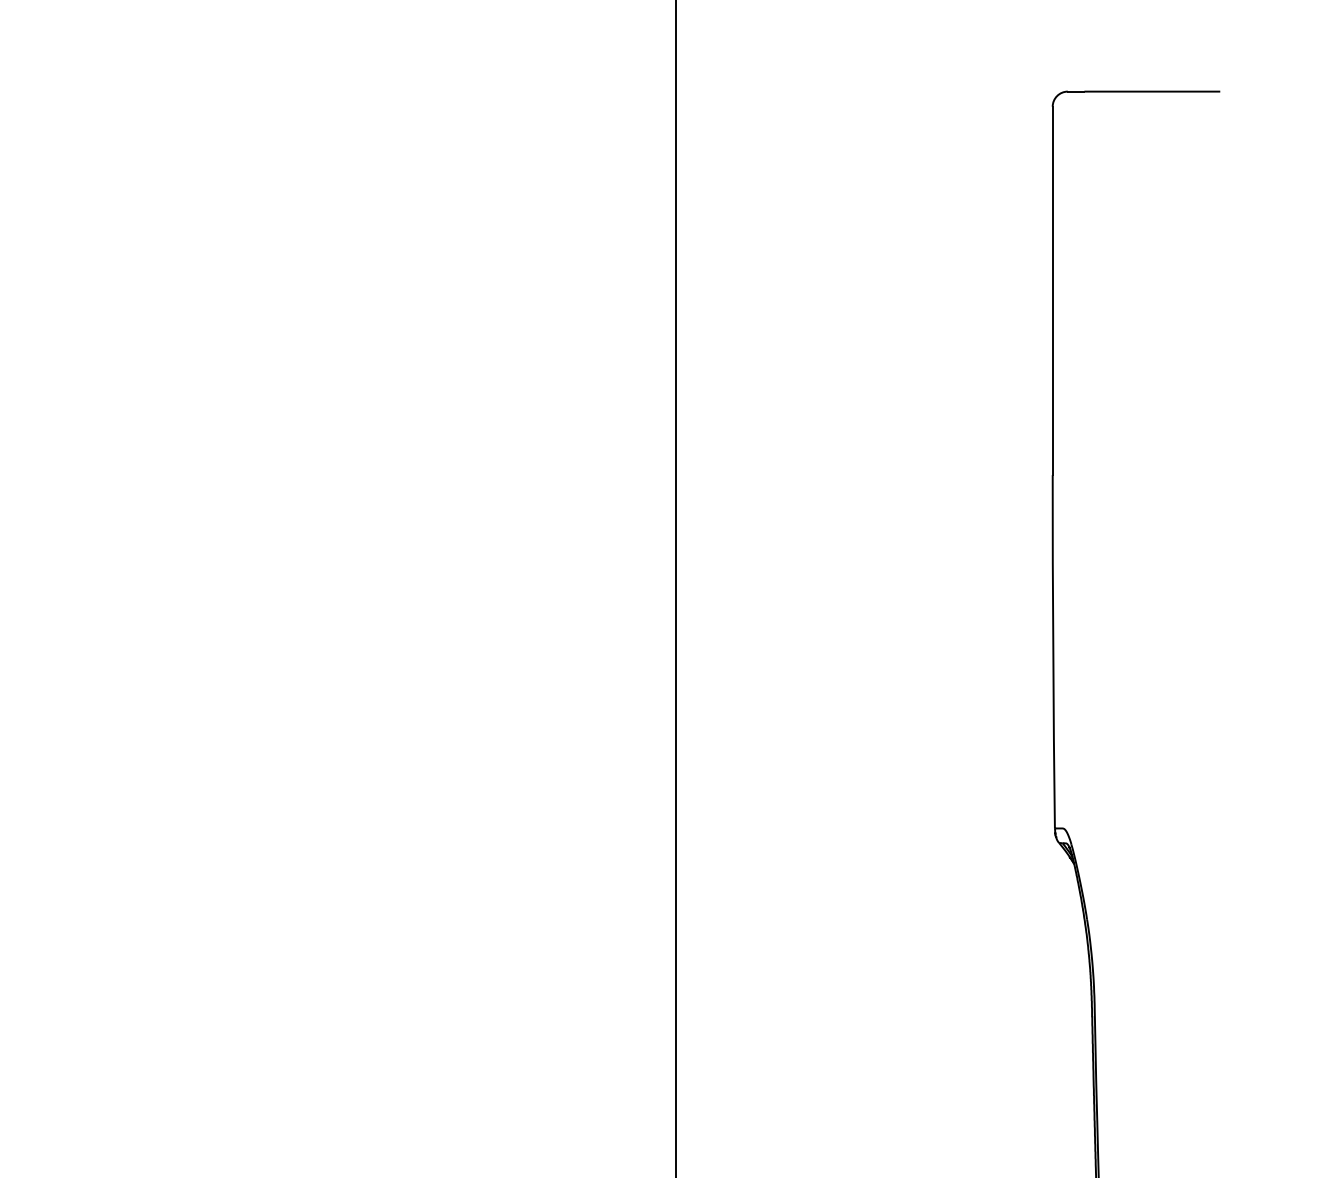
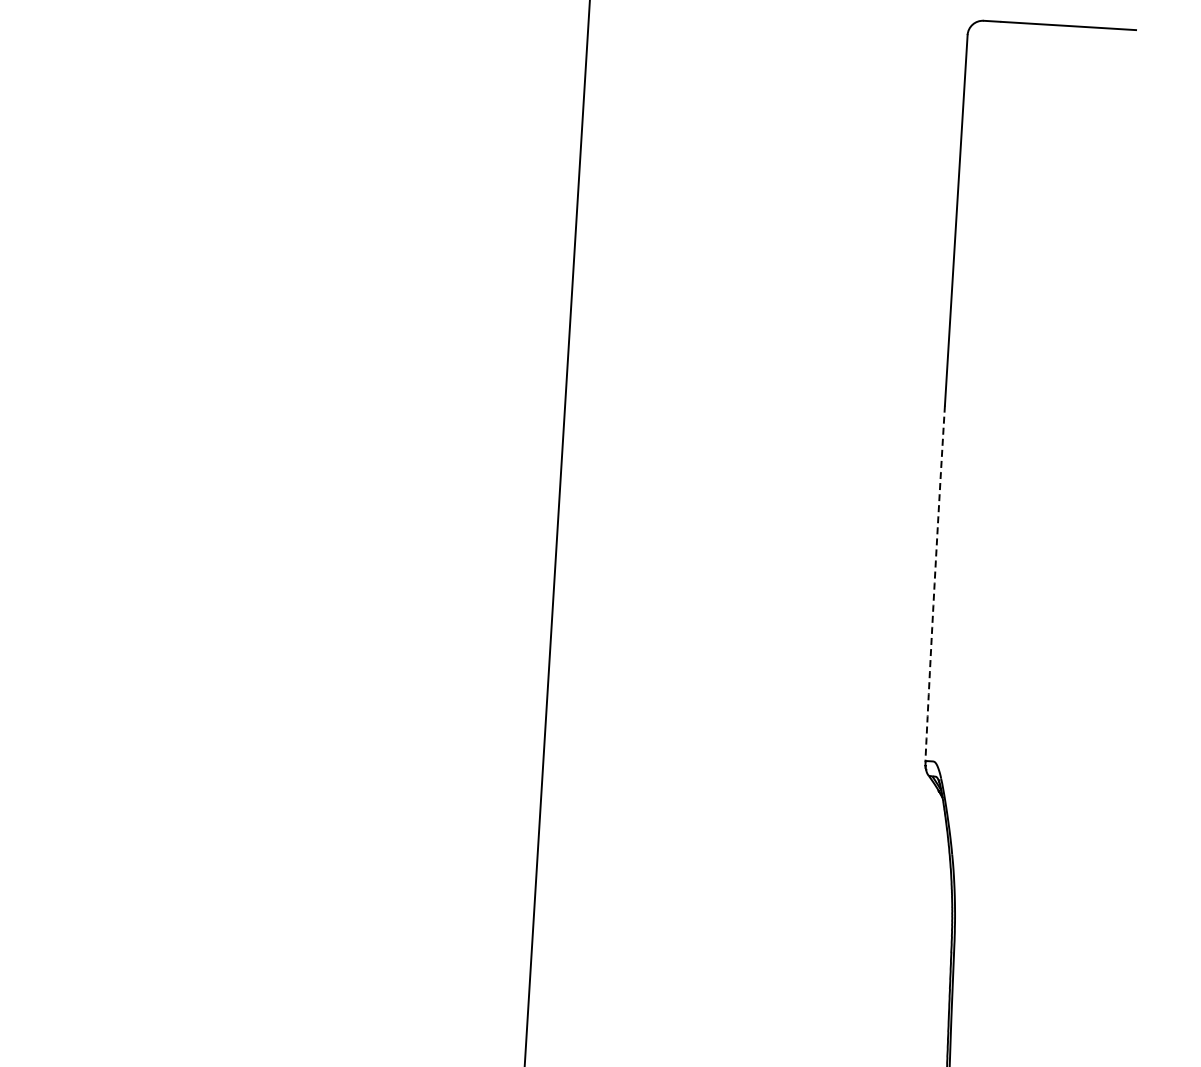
arc: (1053, 651) -> (934, 582), solid -> dashed

